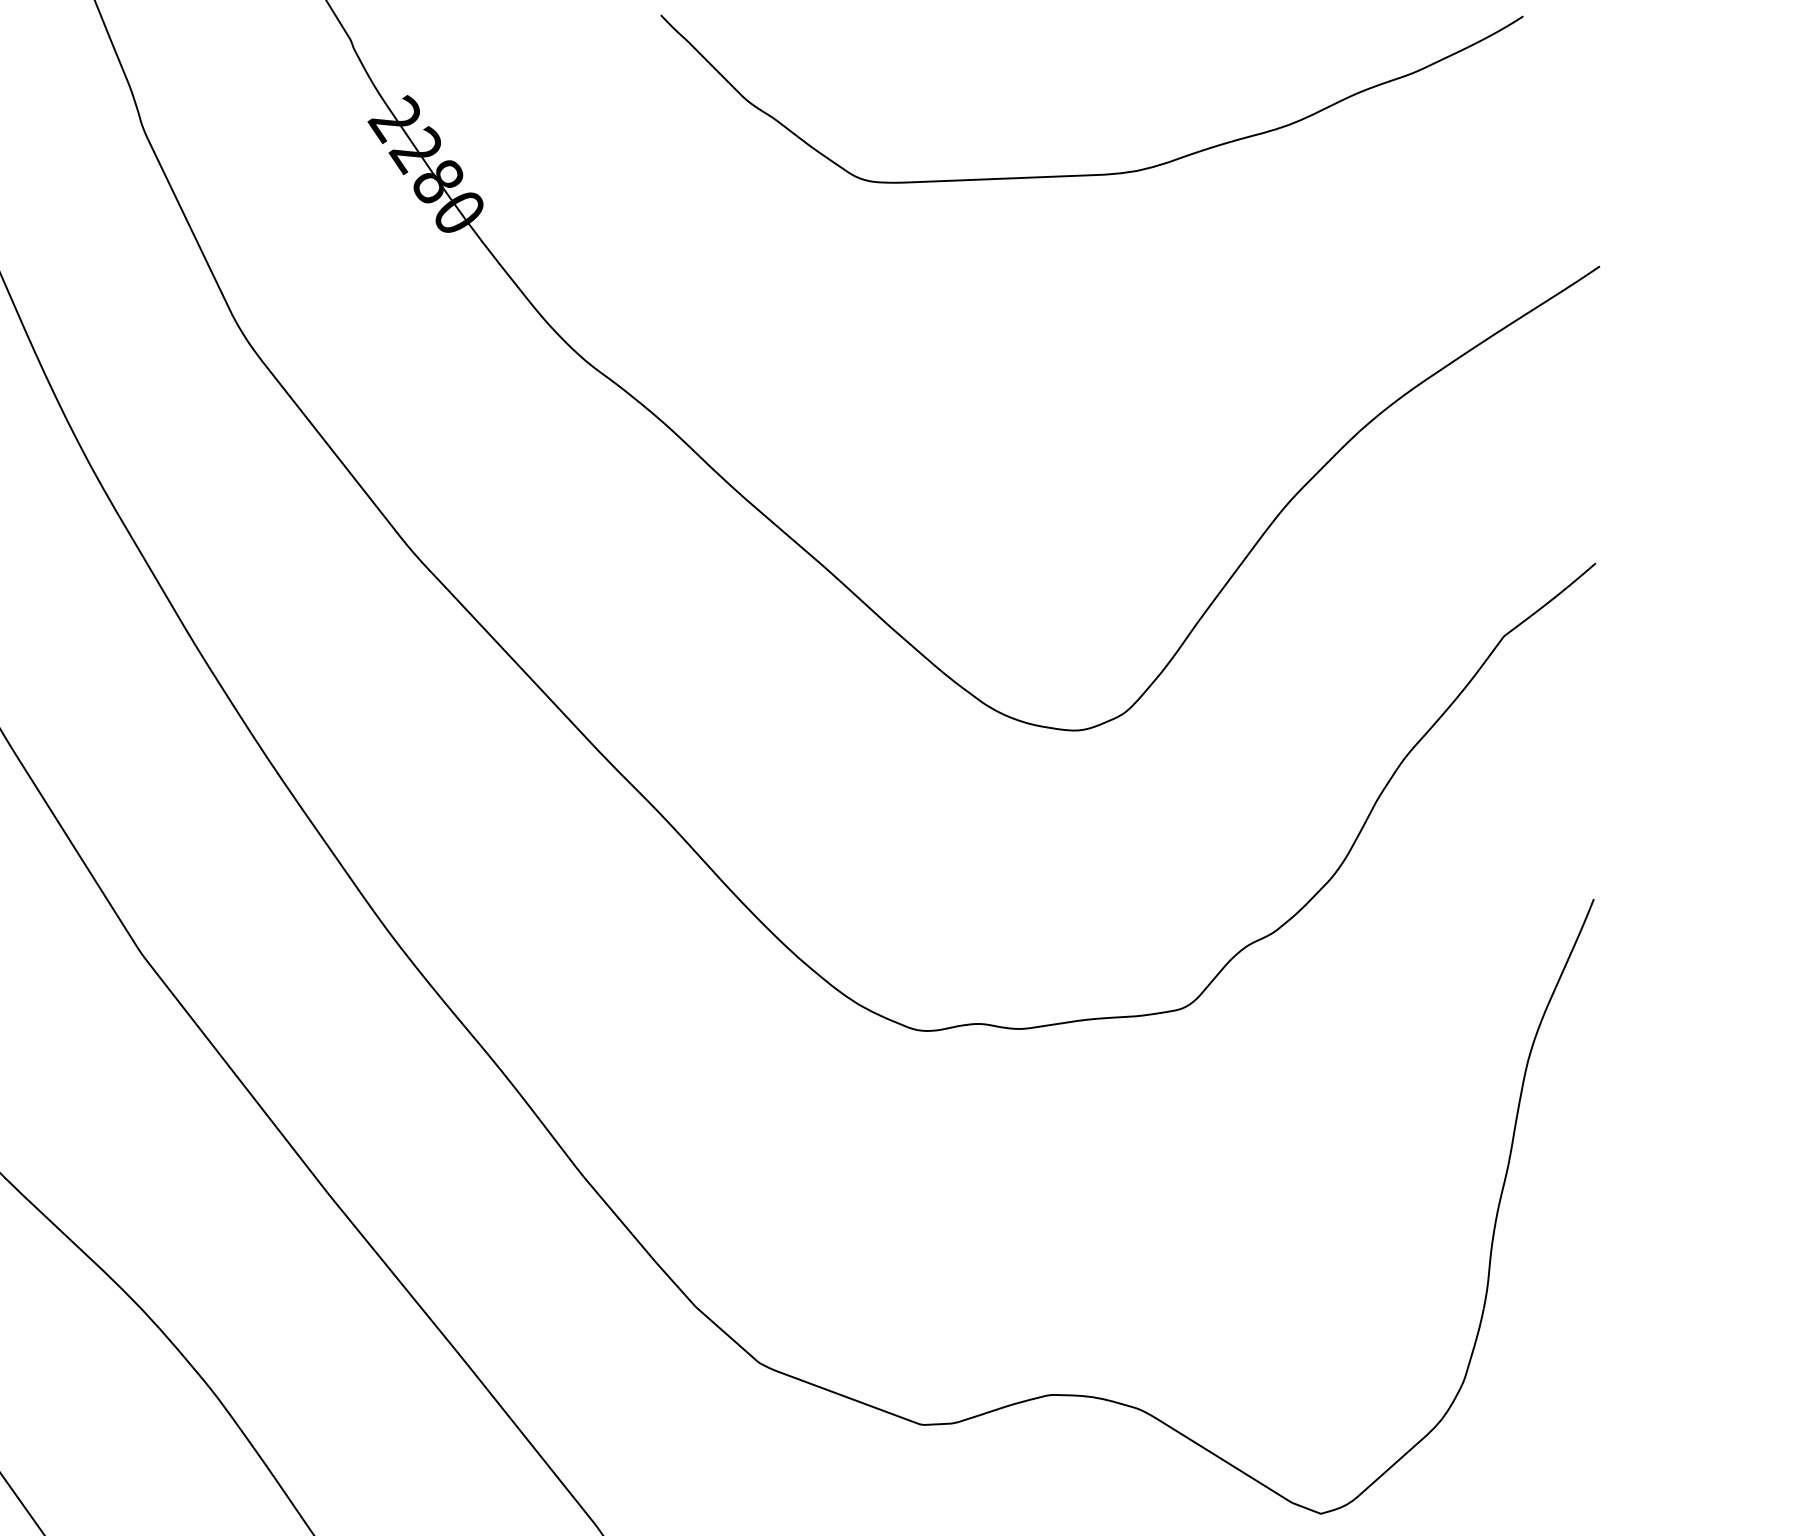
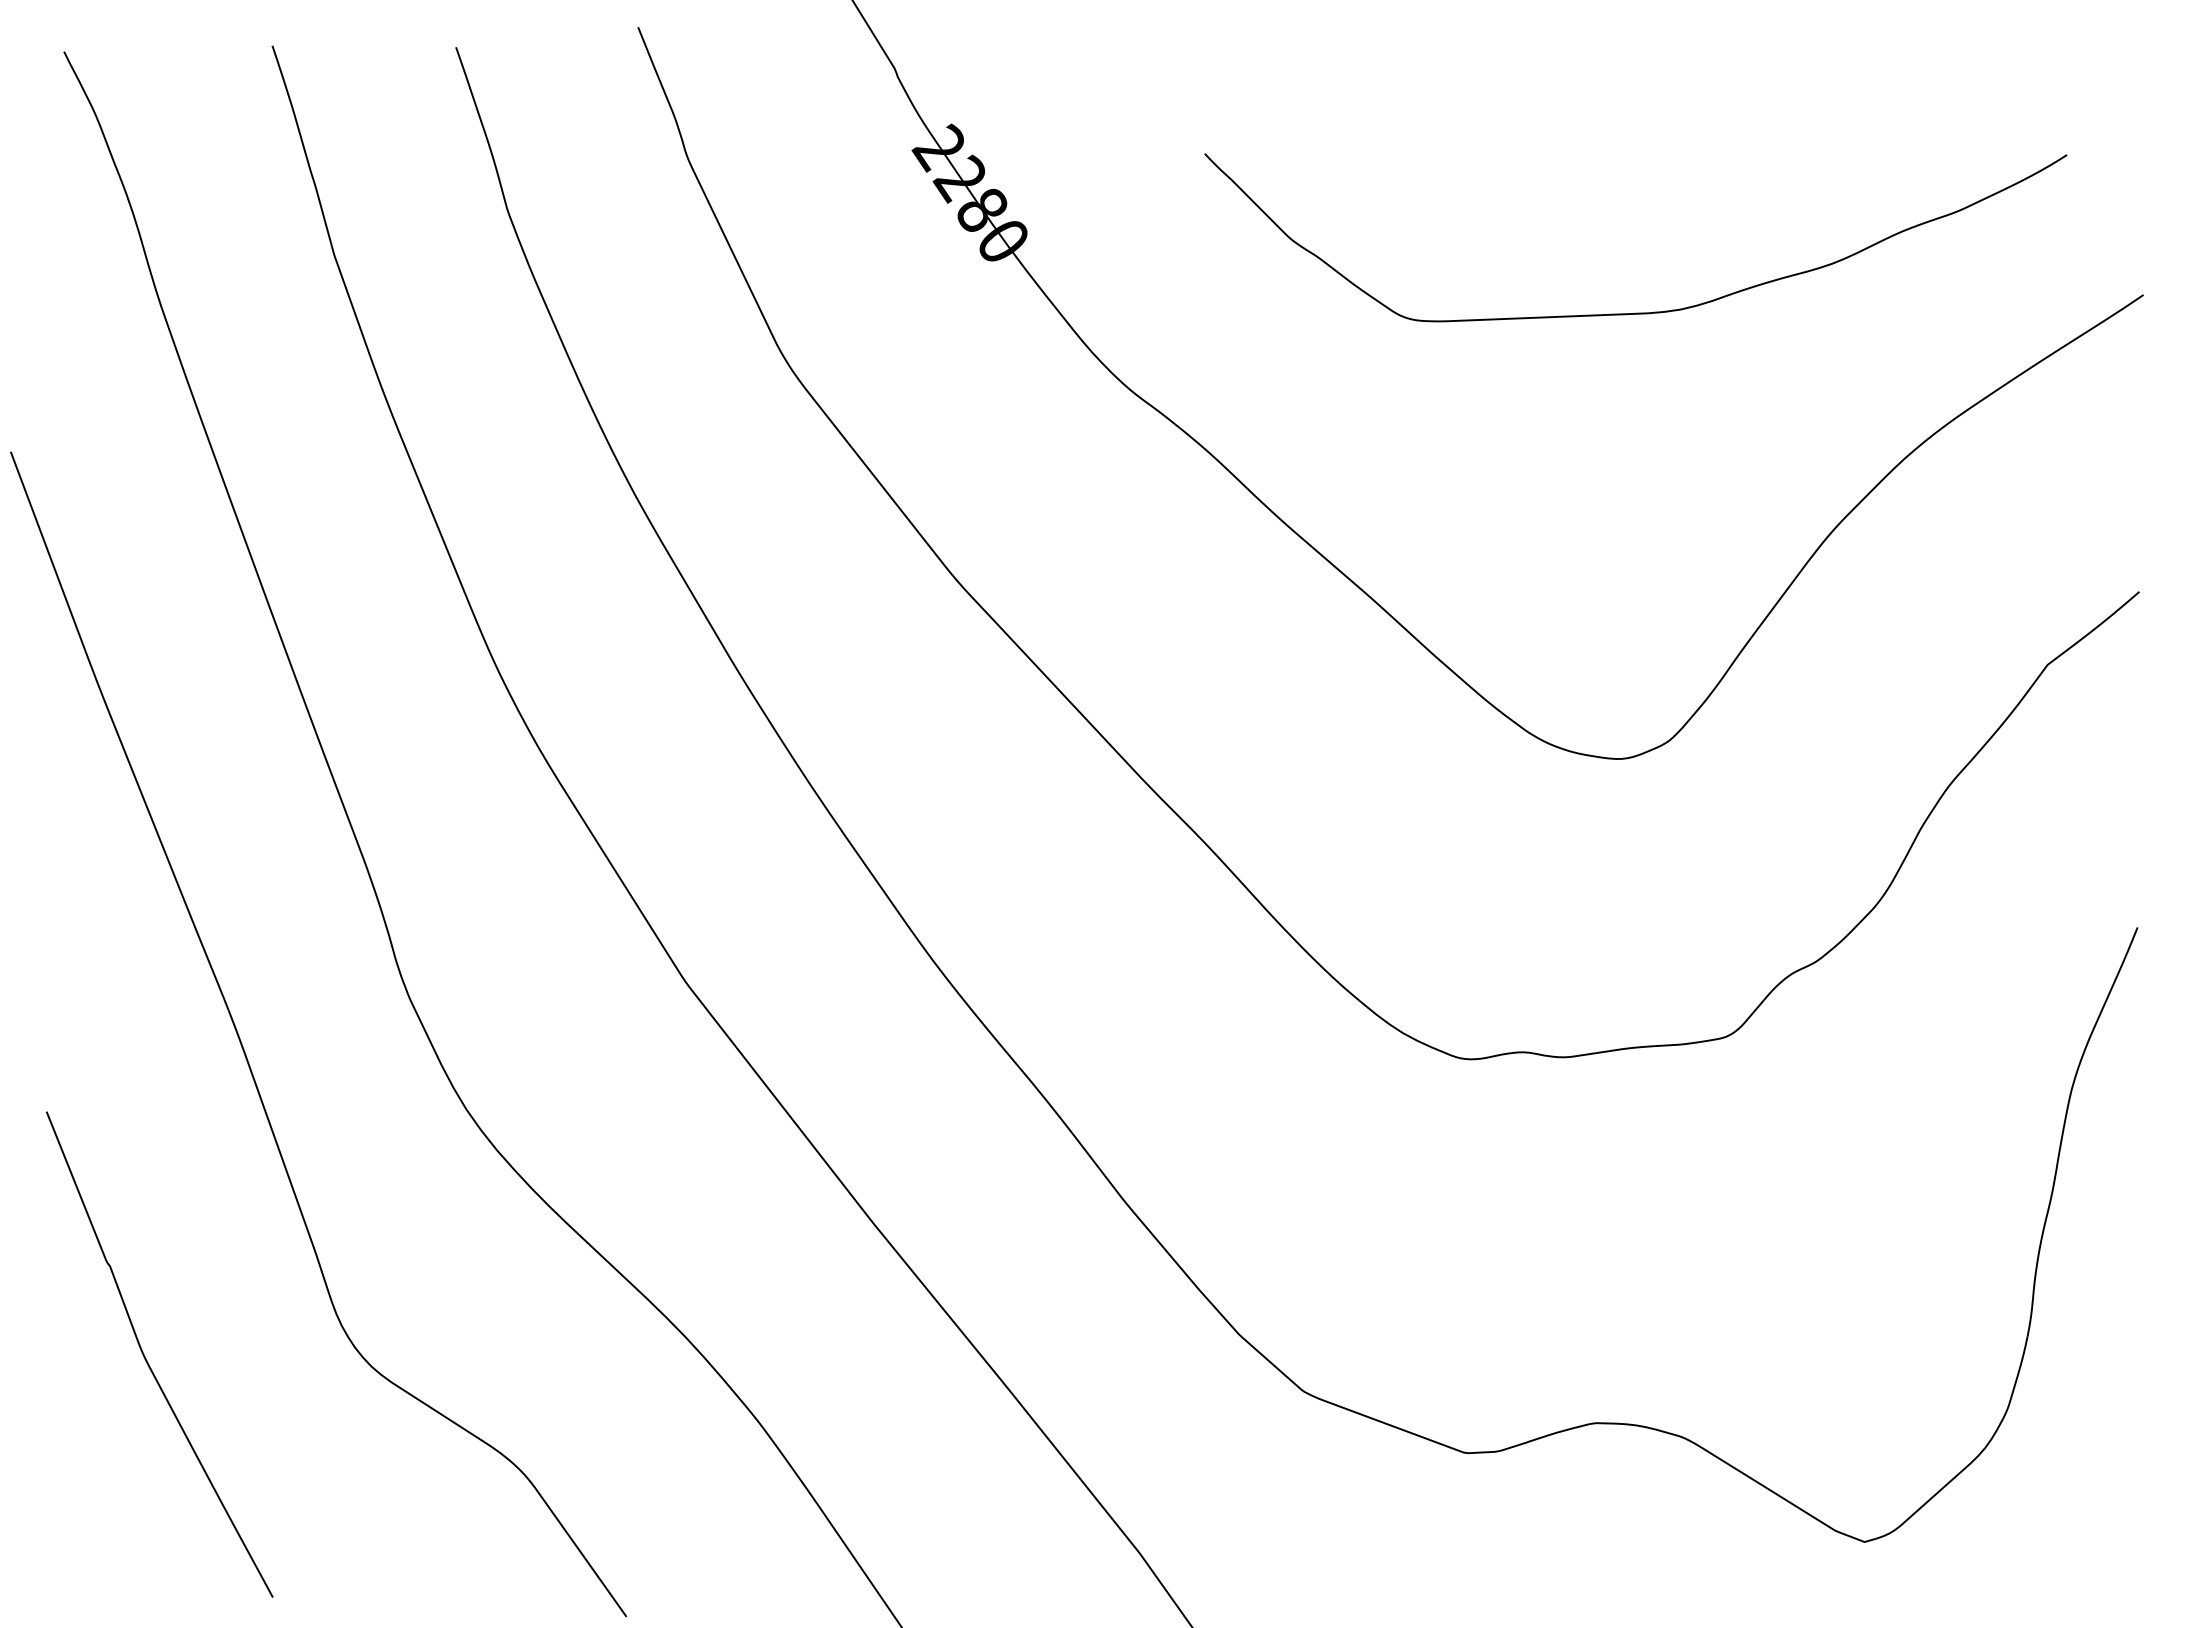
curve: (1091, 173) -> (1635, 312), moved

